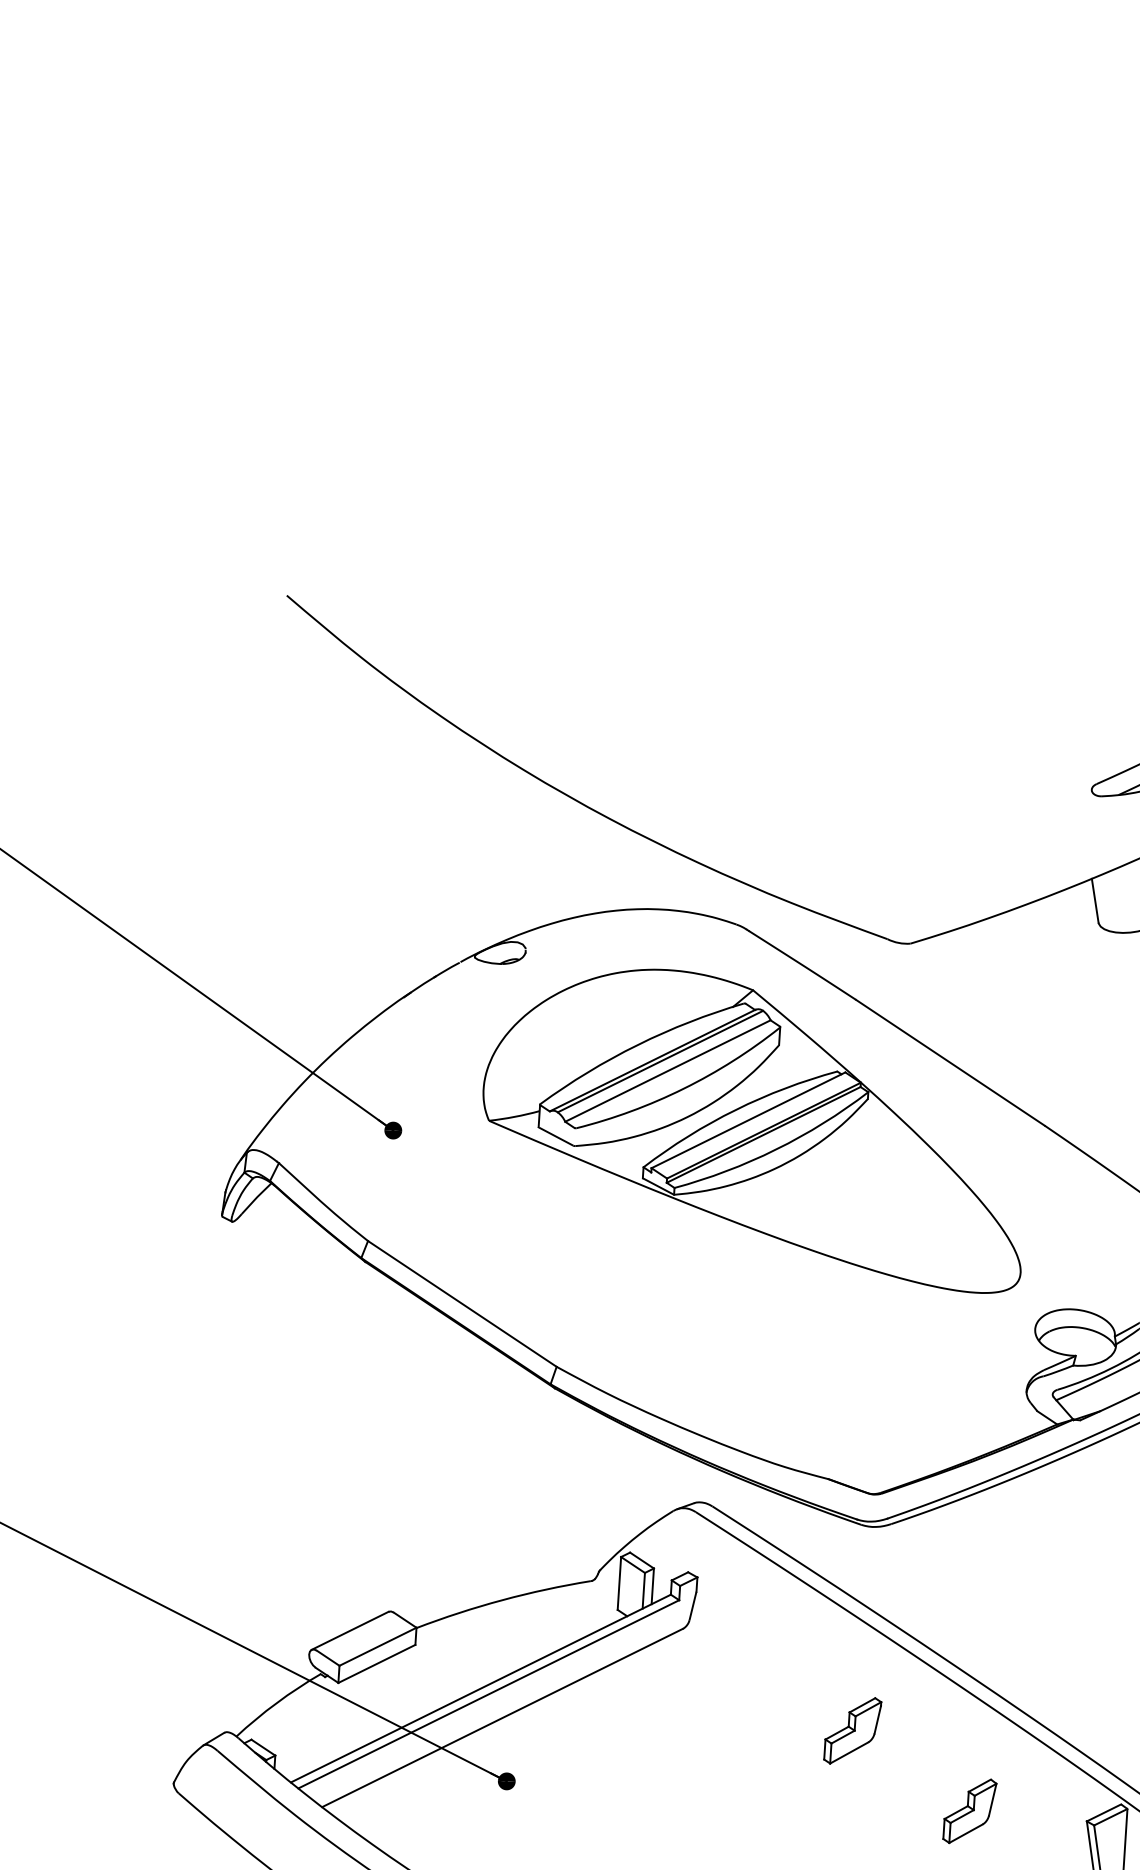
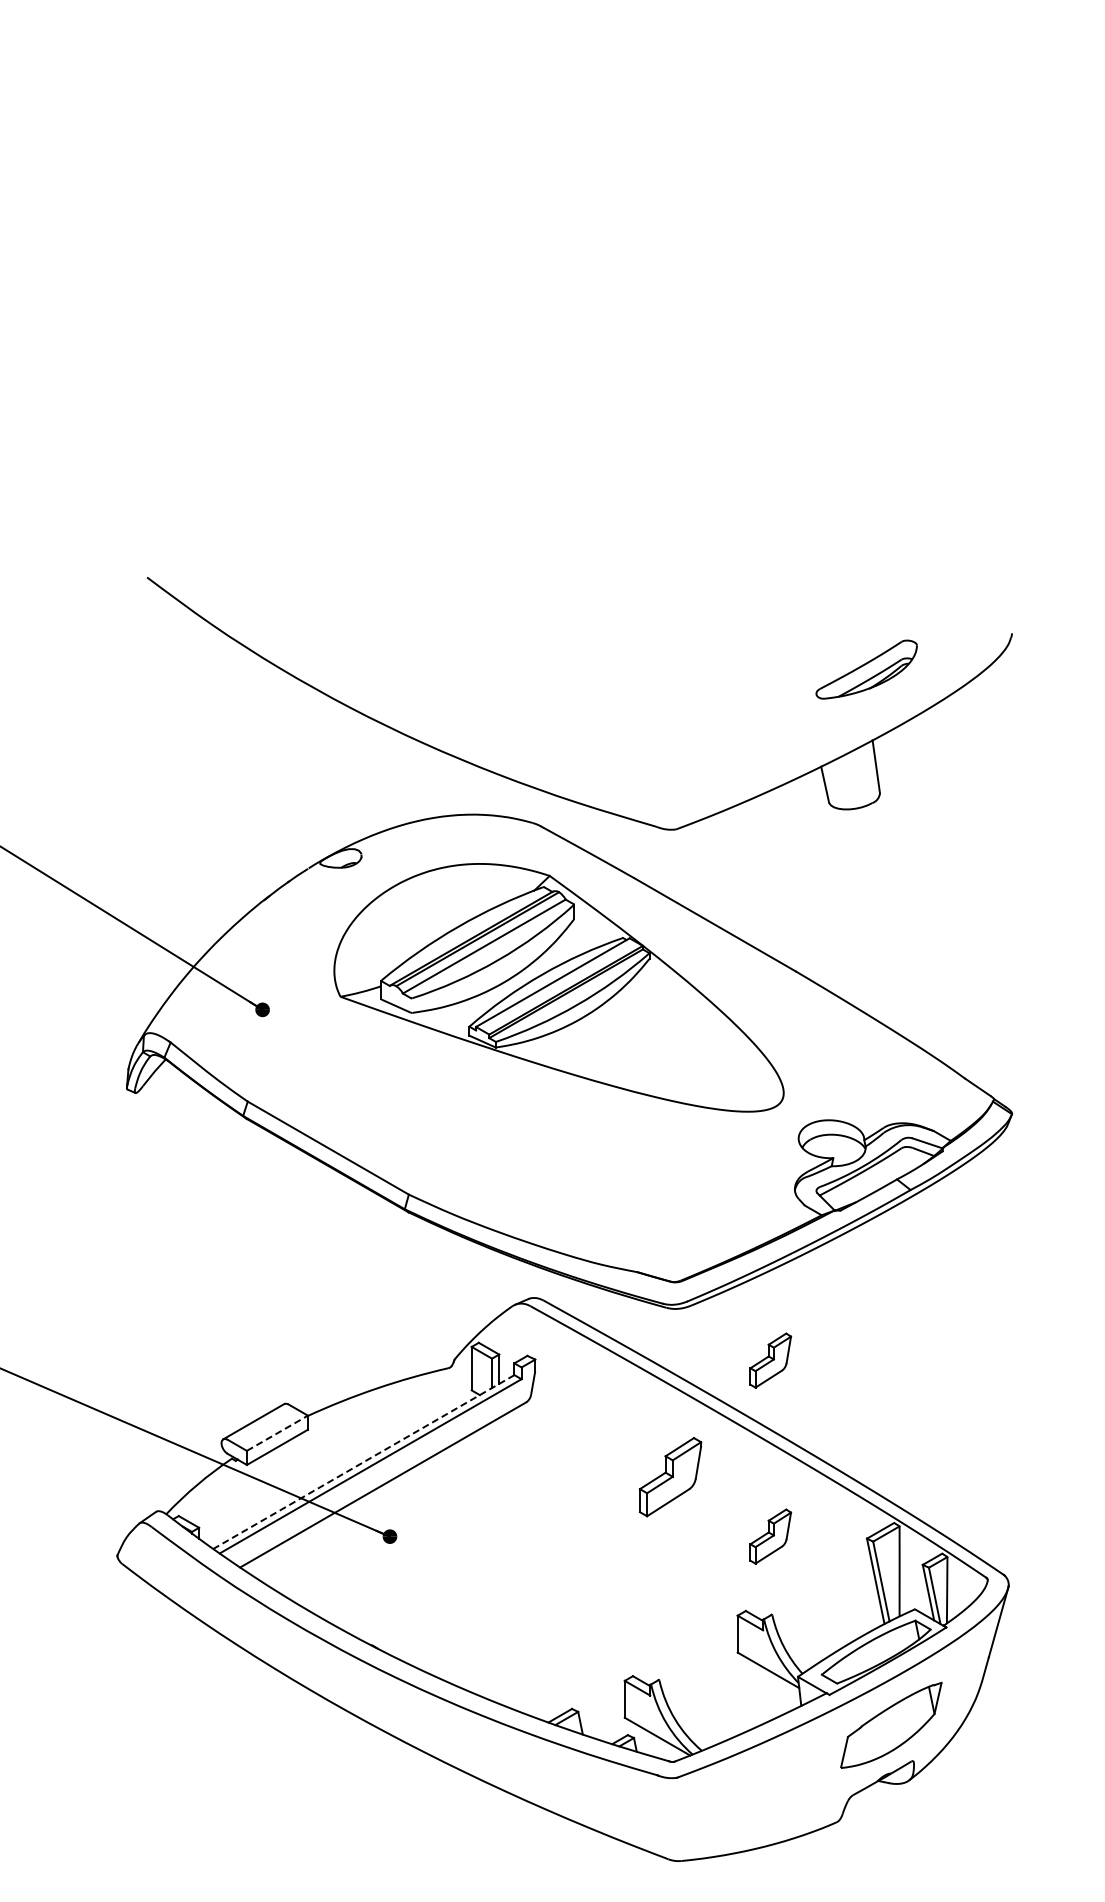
part: (983, 1597) -> (770, 1360), added
line: (378, 1647) -> (277, 1433), solid -> dashed
line: (480, 1689) -> (363, 1462), solid -> dashed
part: (852, 1730) -> (670, 1476), size x1.4

